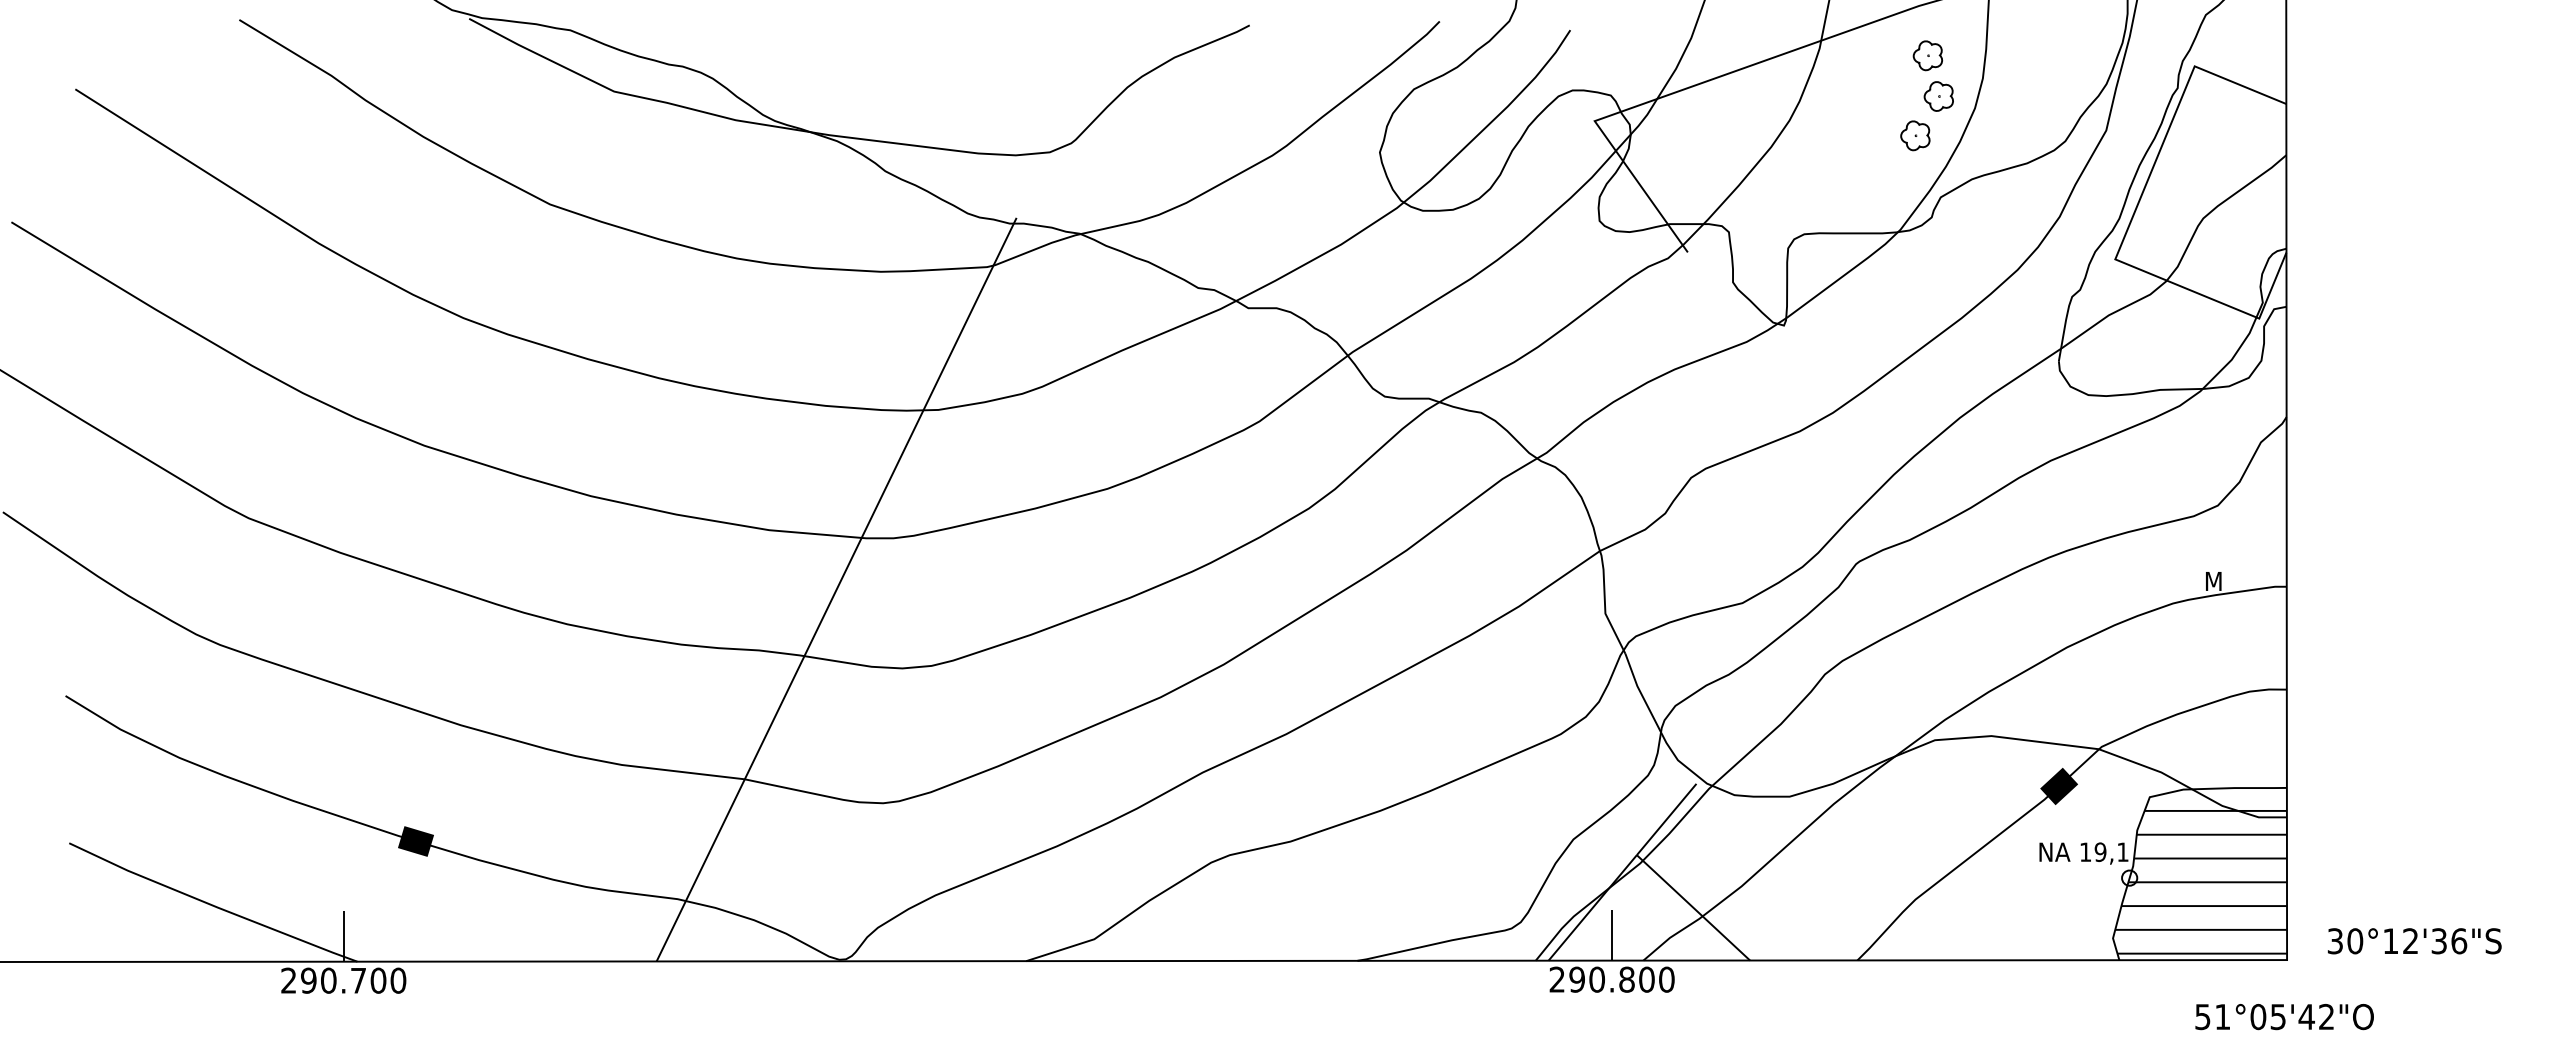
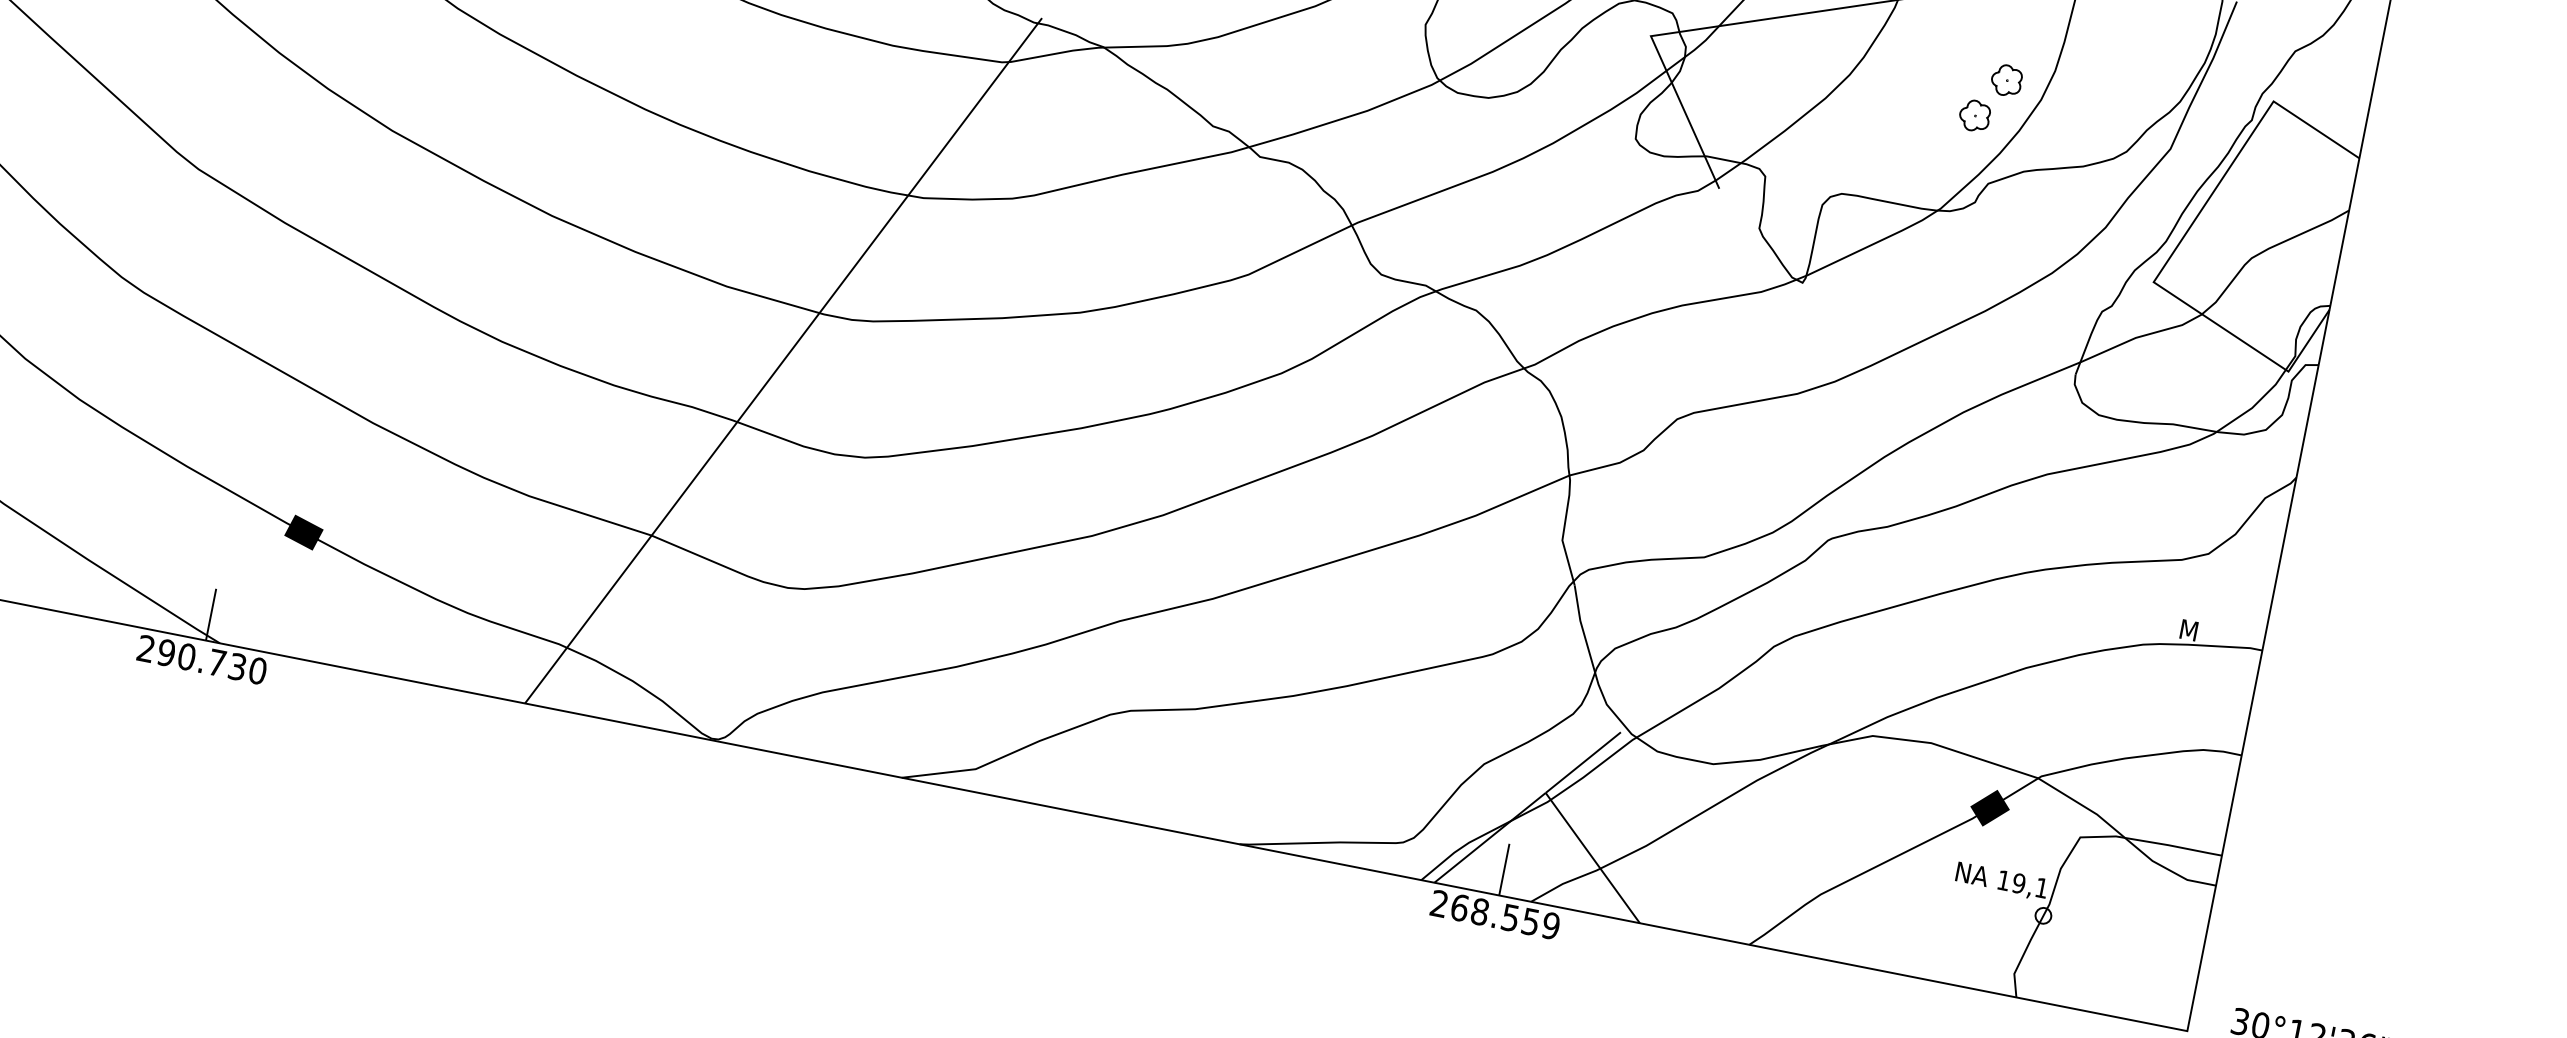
part: (1927, 55) -> (2003, 36), removed
hatch: (2201, 881) -> (2115, 933), removed
text: (1621, 979) -> (1504, 916), 290.800 -> 268.559
text: (378, 980) -> (237, 666), 290.700 -> 290.730

